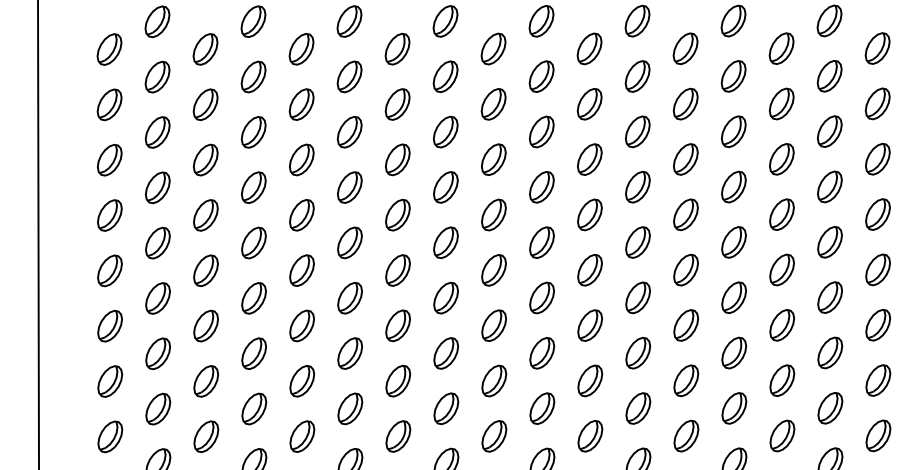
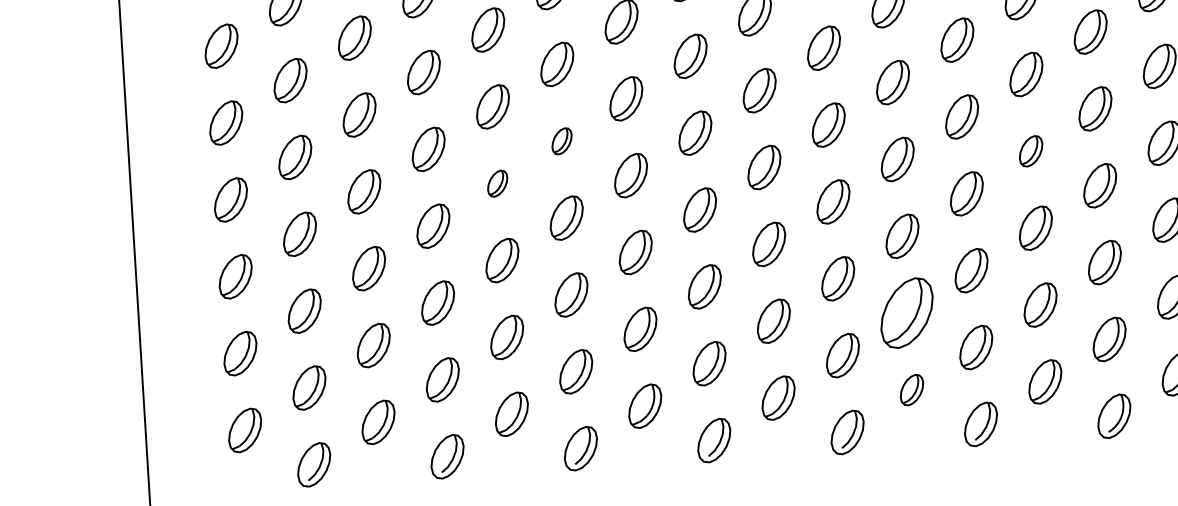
part: (349, 242) -> (561, 140), size x0.6
part: (685, 269) -> (1030, 150), size x0.7
part: (301, 270) -> (496, 183), size x0.6
part: (590, 380) -> (907, 312), size x1.6
part: (590, 436) -> (912, 390), size x0.7

